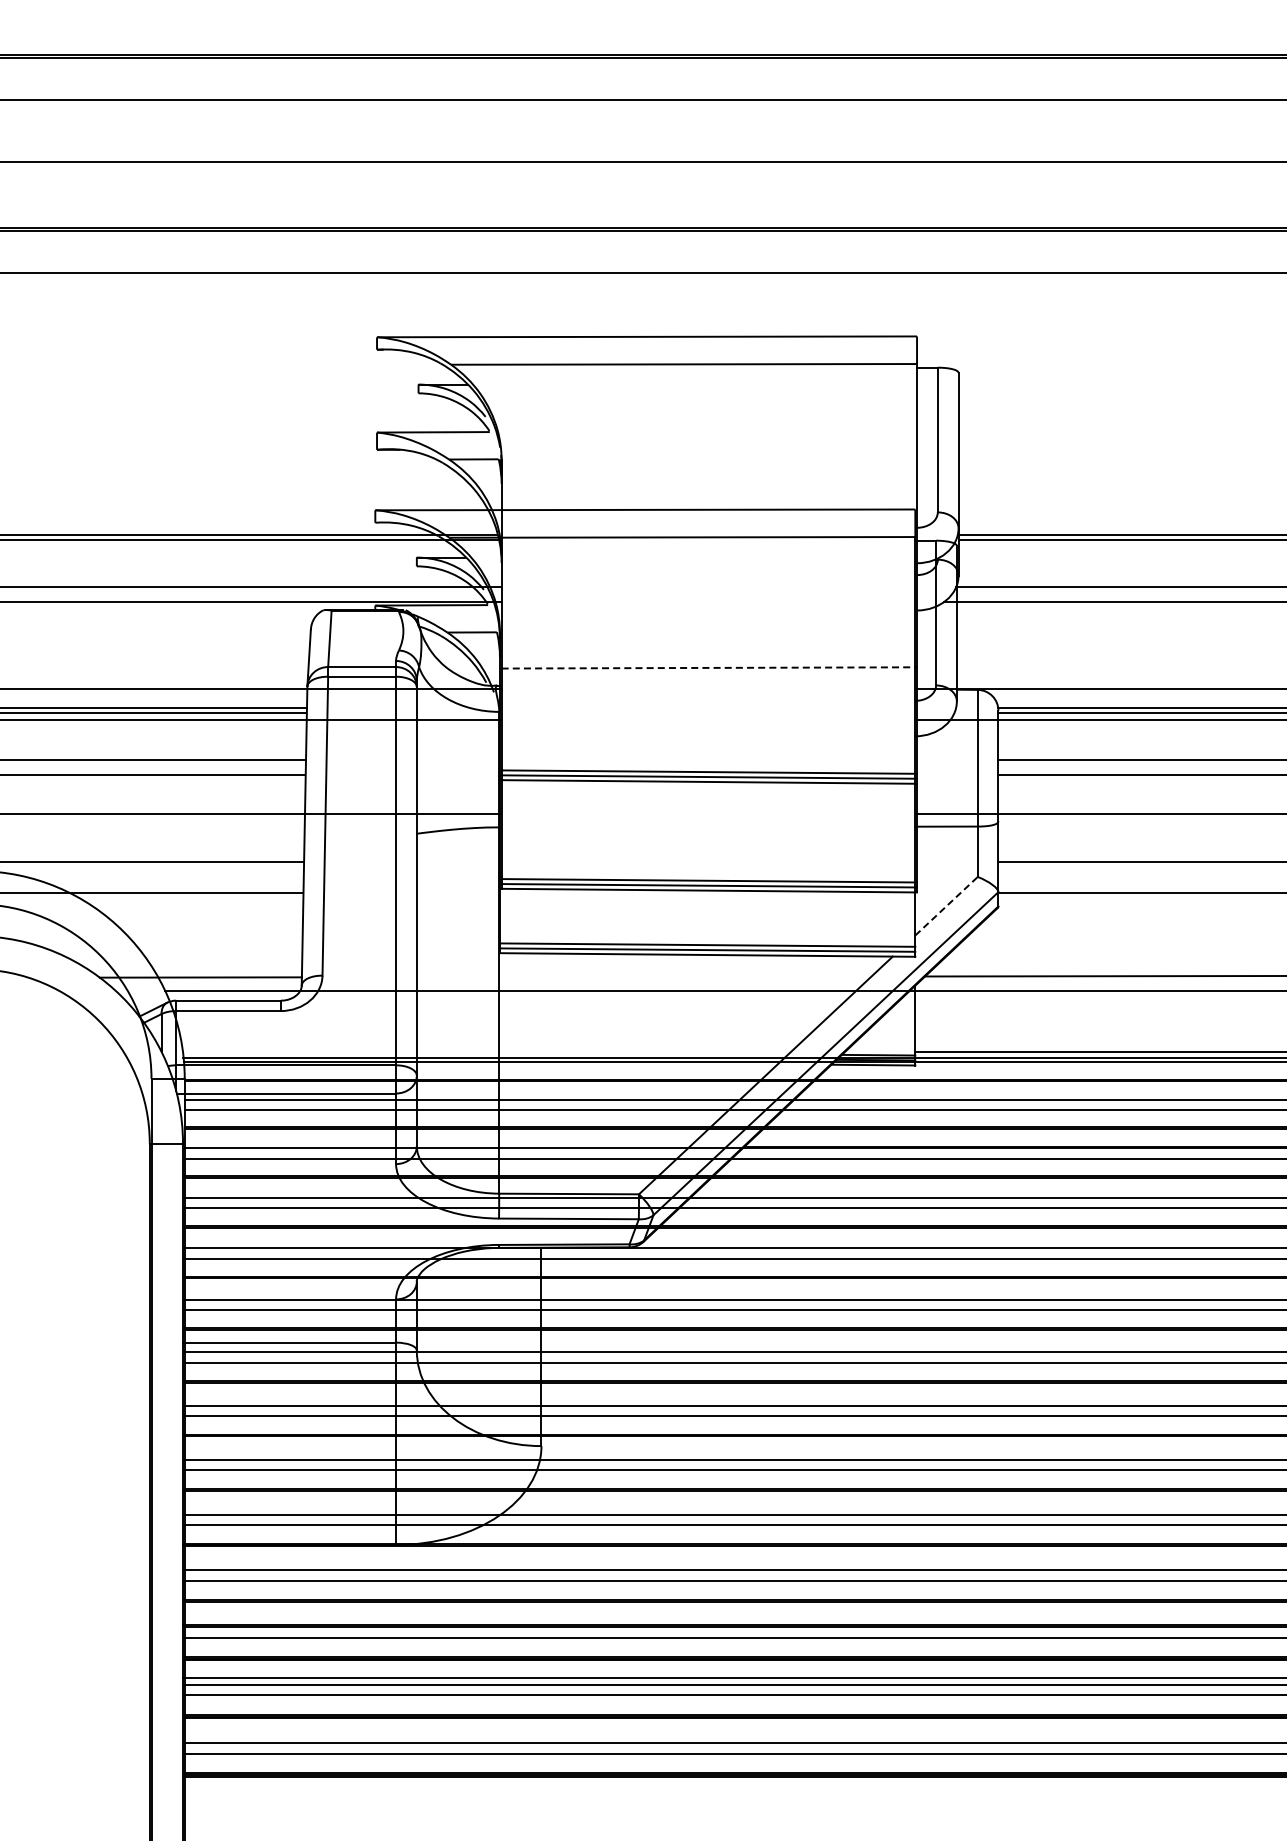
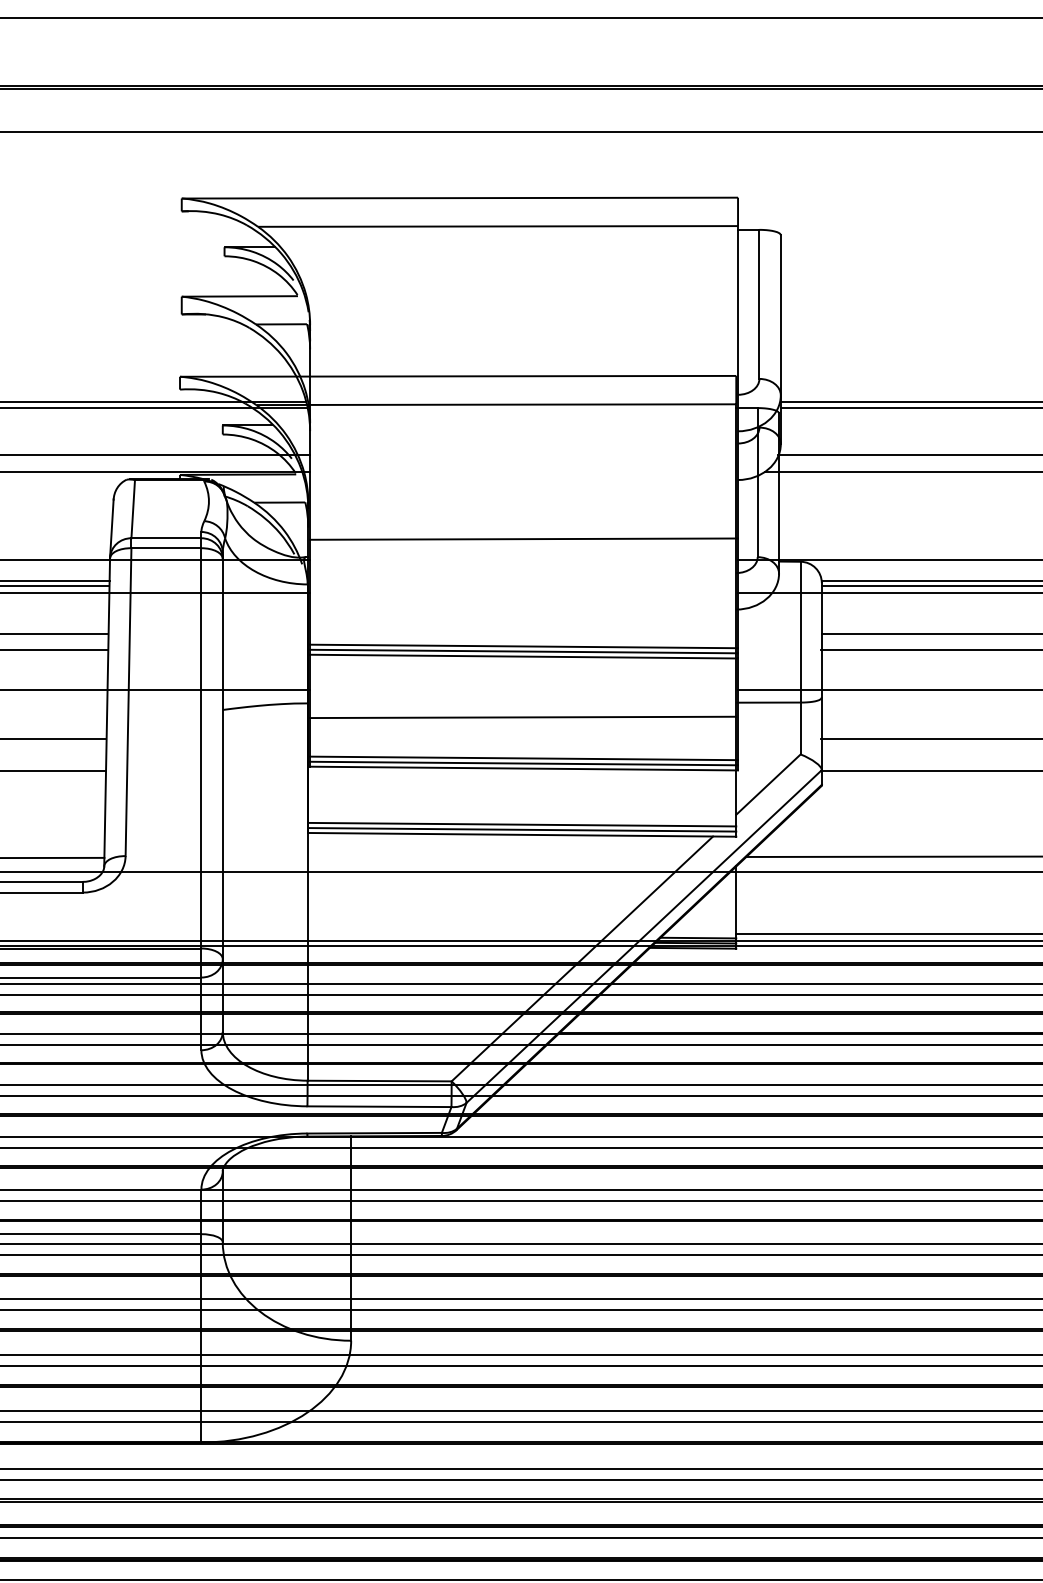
line: (709, 667) -> (524, 538), dashed -> solid
line: (707, 840) -> (522, 716), added
line: (946, 906) -> (768, 784), dashed -> solid

